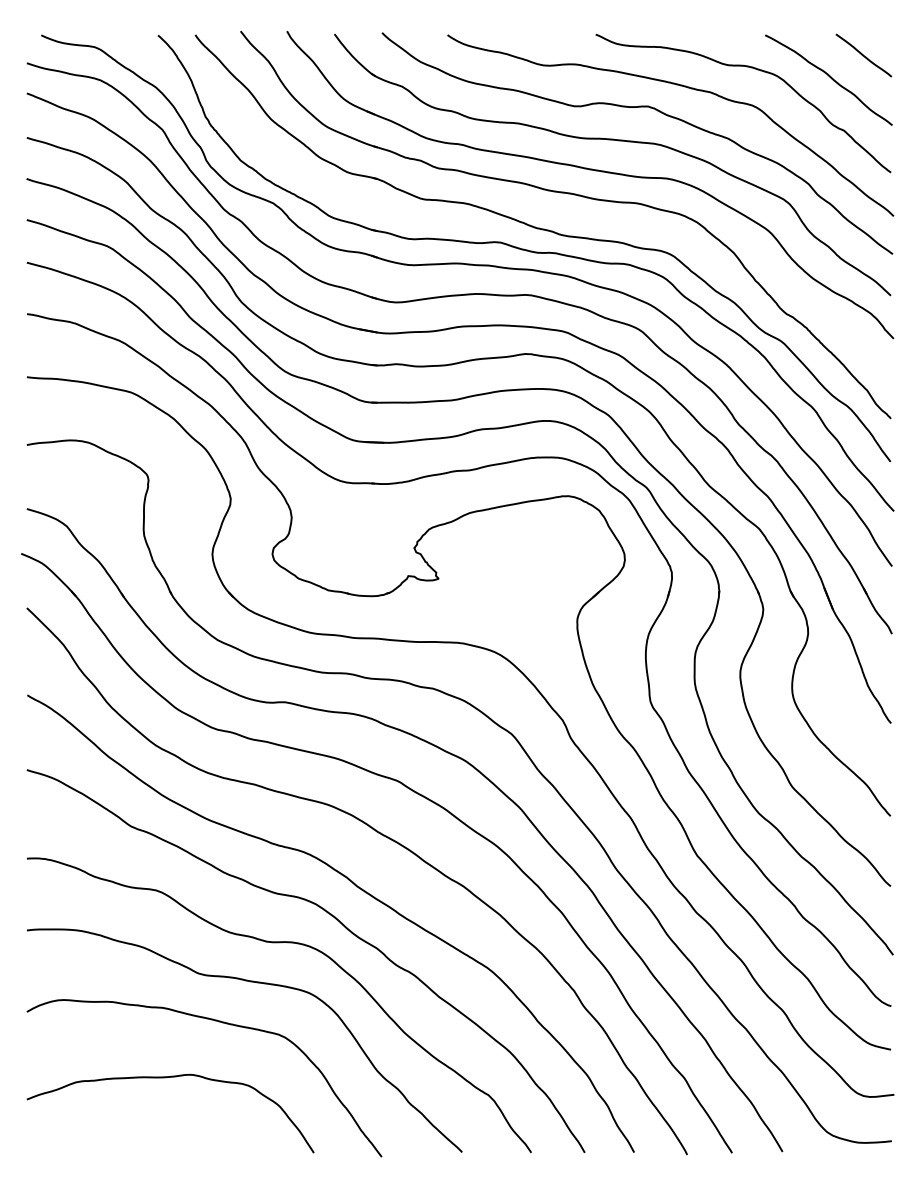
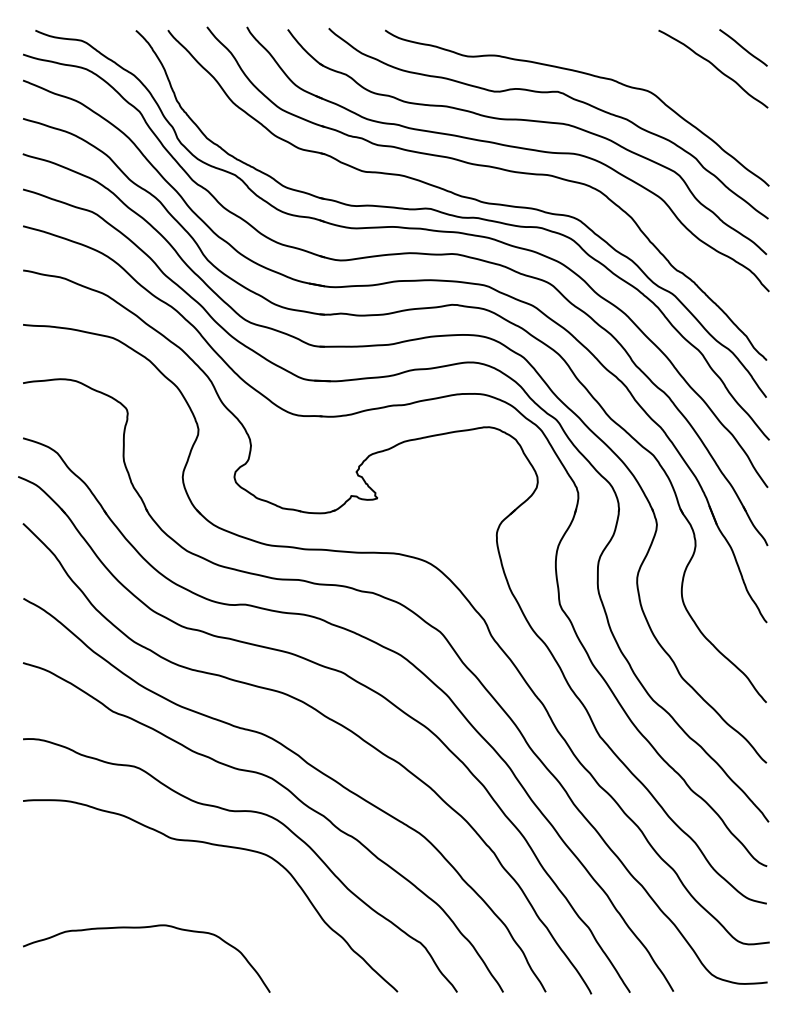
curve: (755, 70) -> (650, 60), removed
curve: (219, 1022) -> (188, 880), removed

